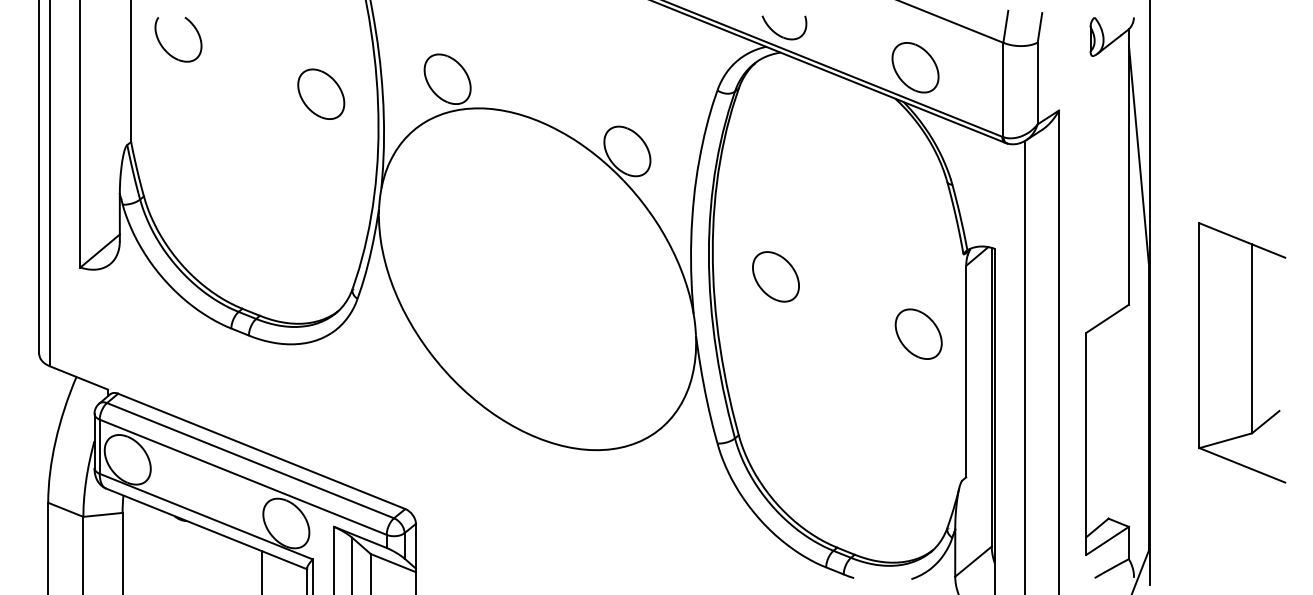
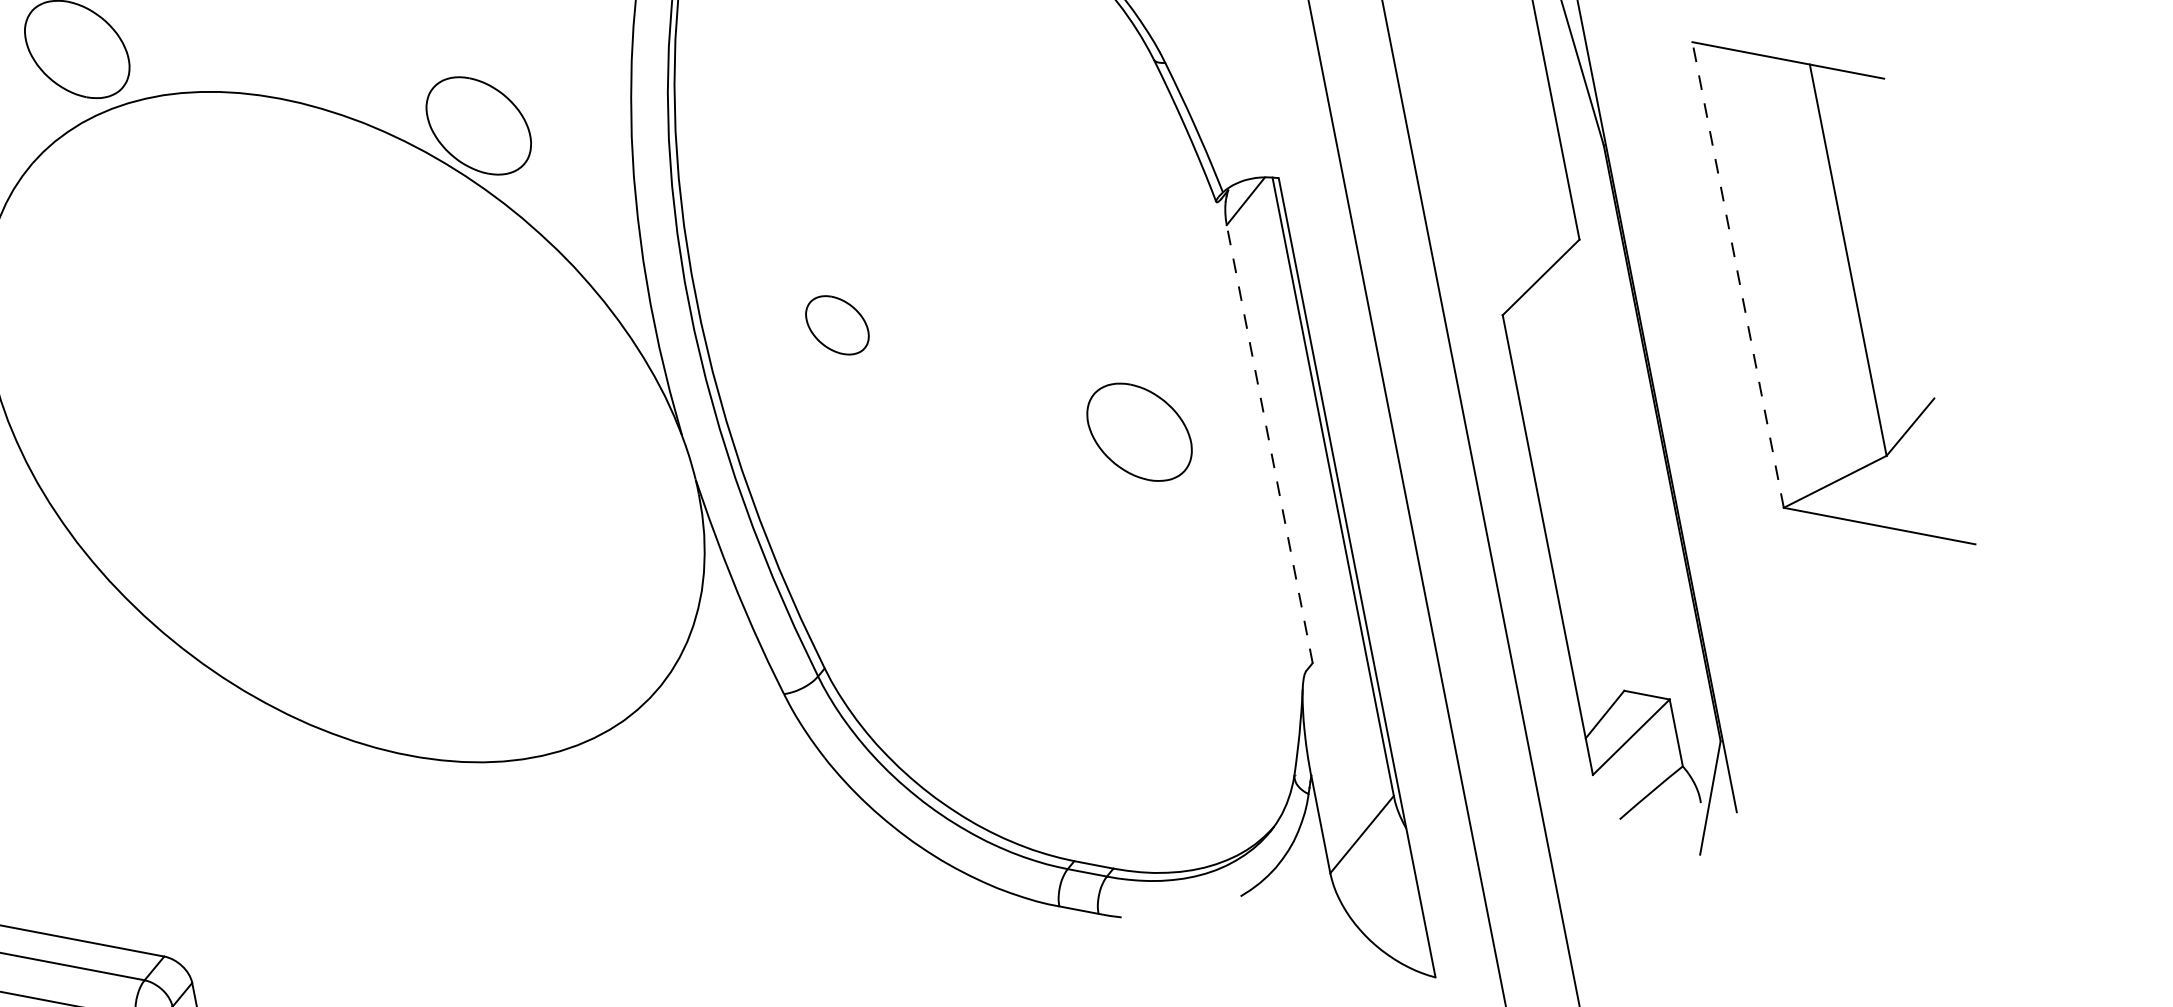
part: (775, 276) -> (836, 324), size x0.6
part: (918, 333) -> (1138, 430), moved
line: (1199, 335) -> (1738, 274), solid -> dashed
line: (966, 371) -> (1270, 443), solid -> dashed

